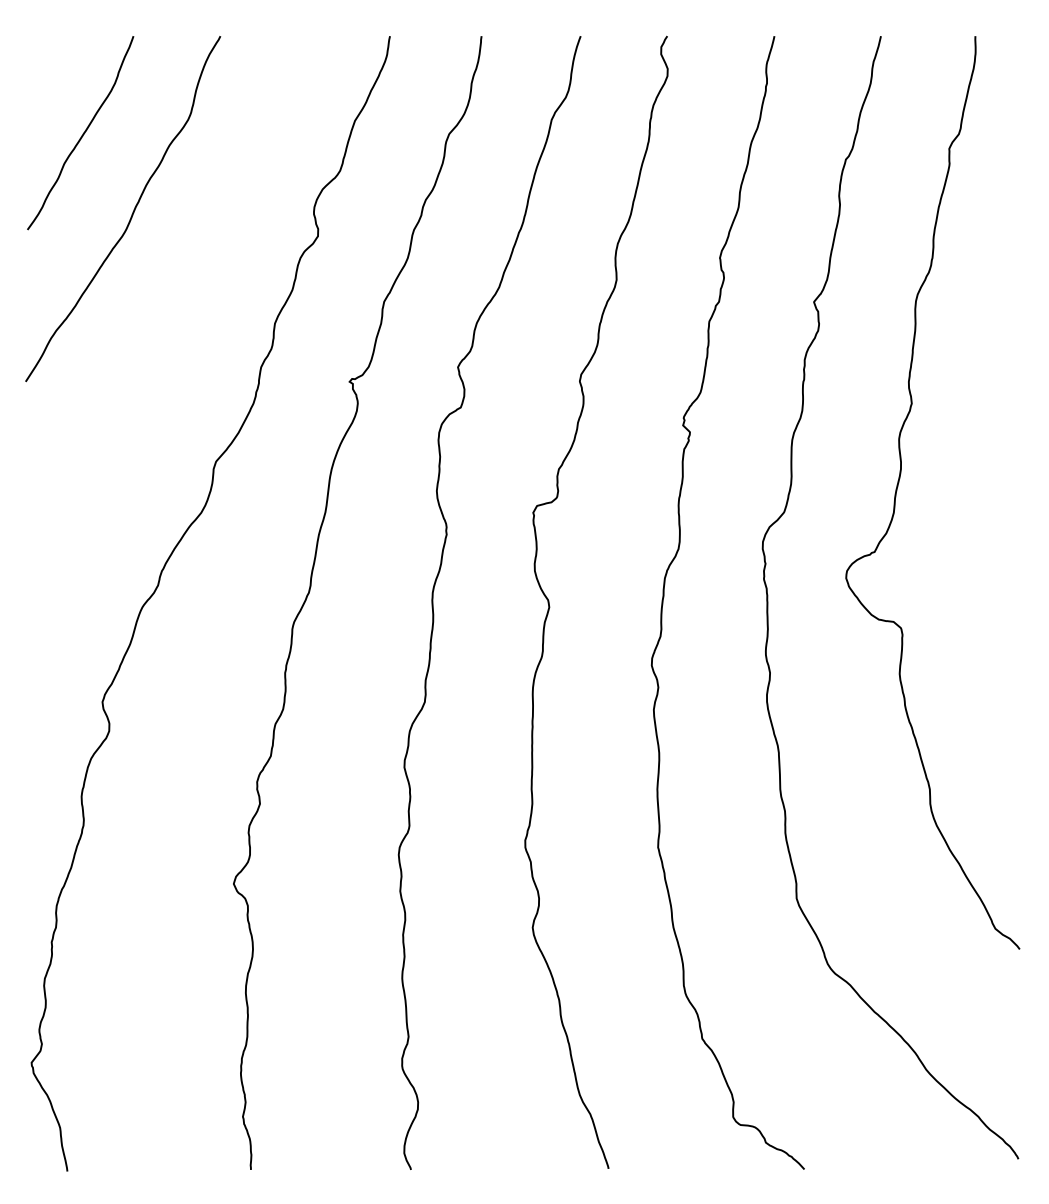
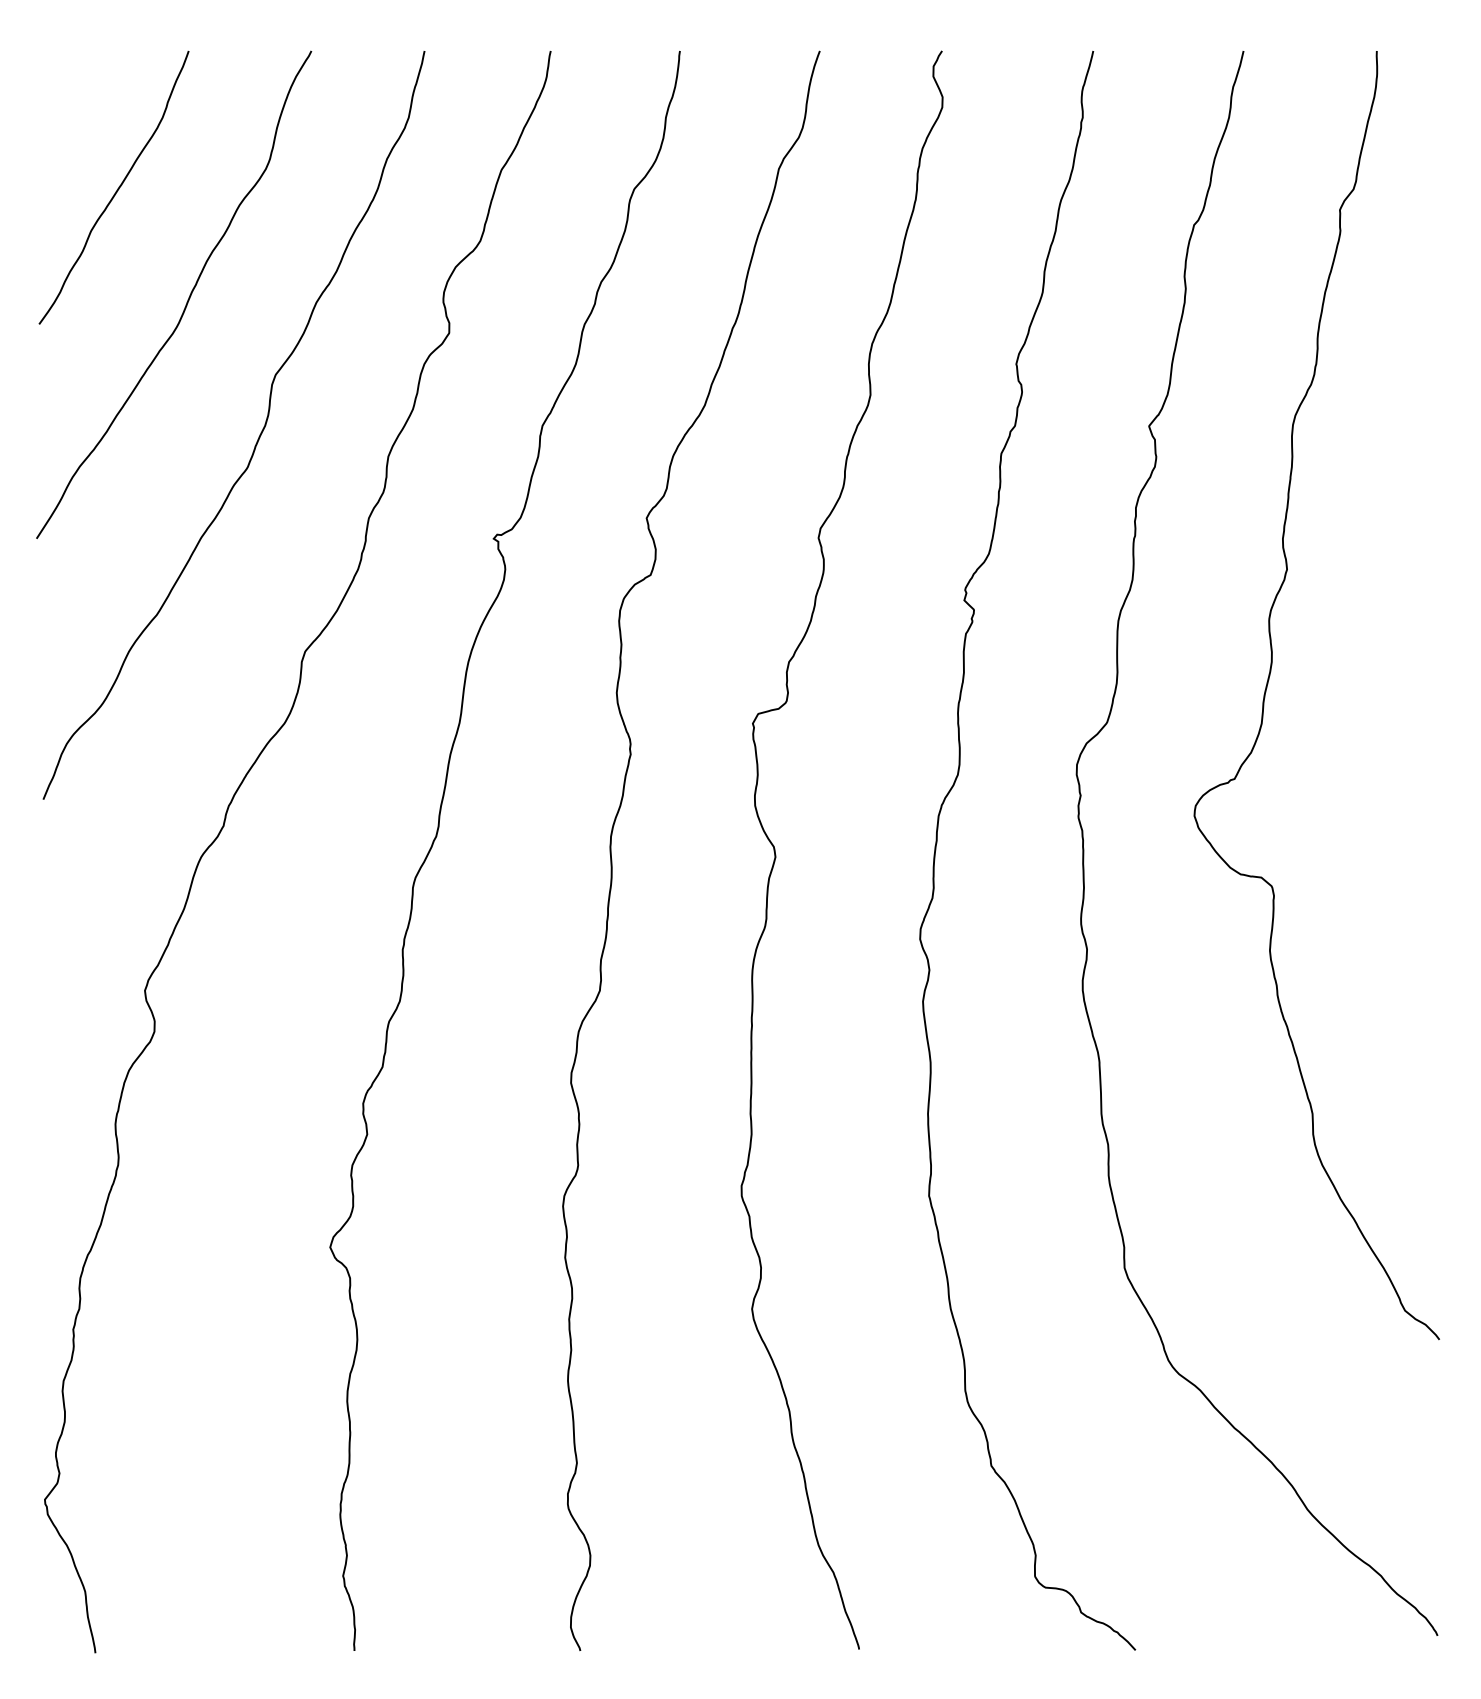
curve: (182, 309) -> (258, 436), added

